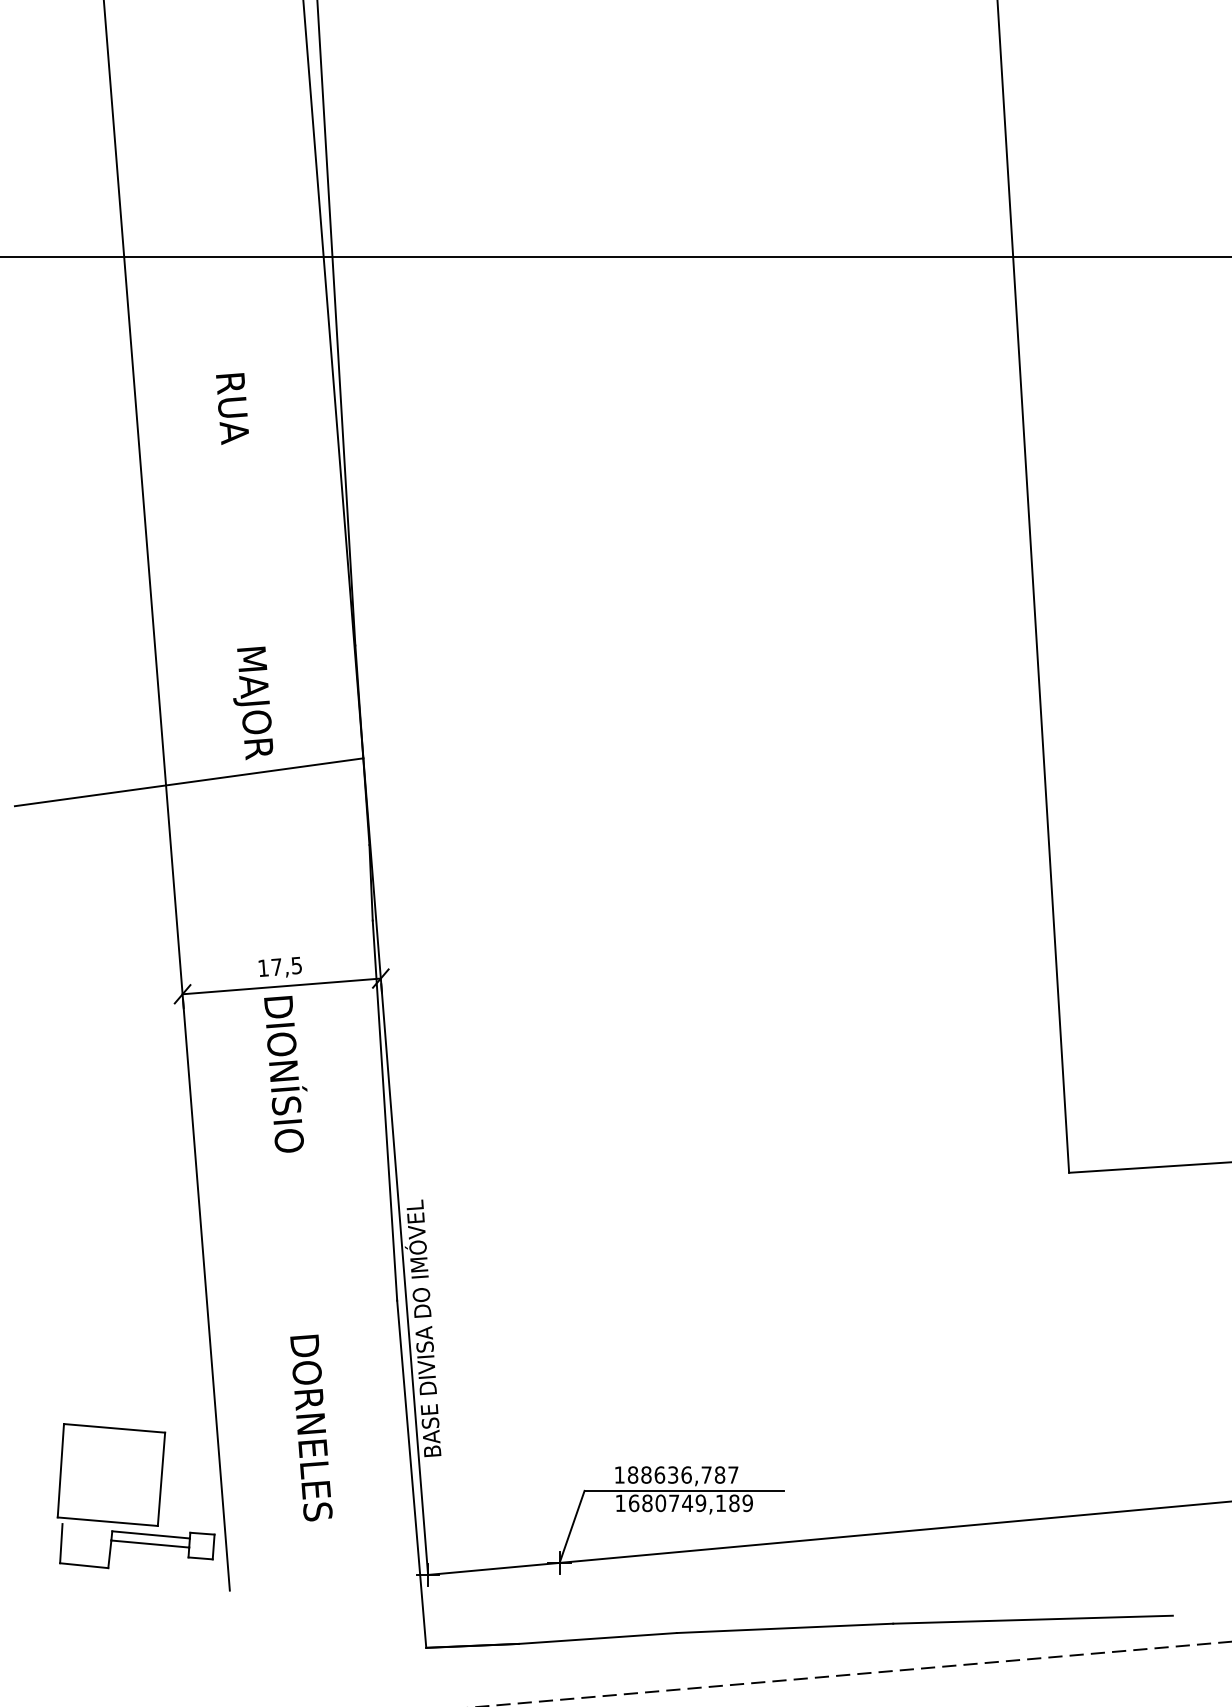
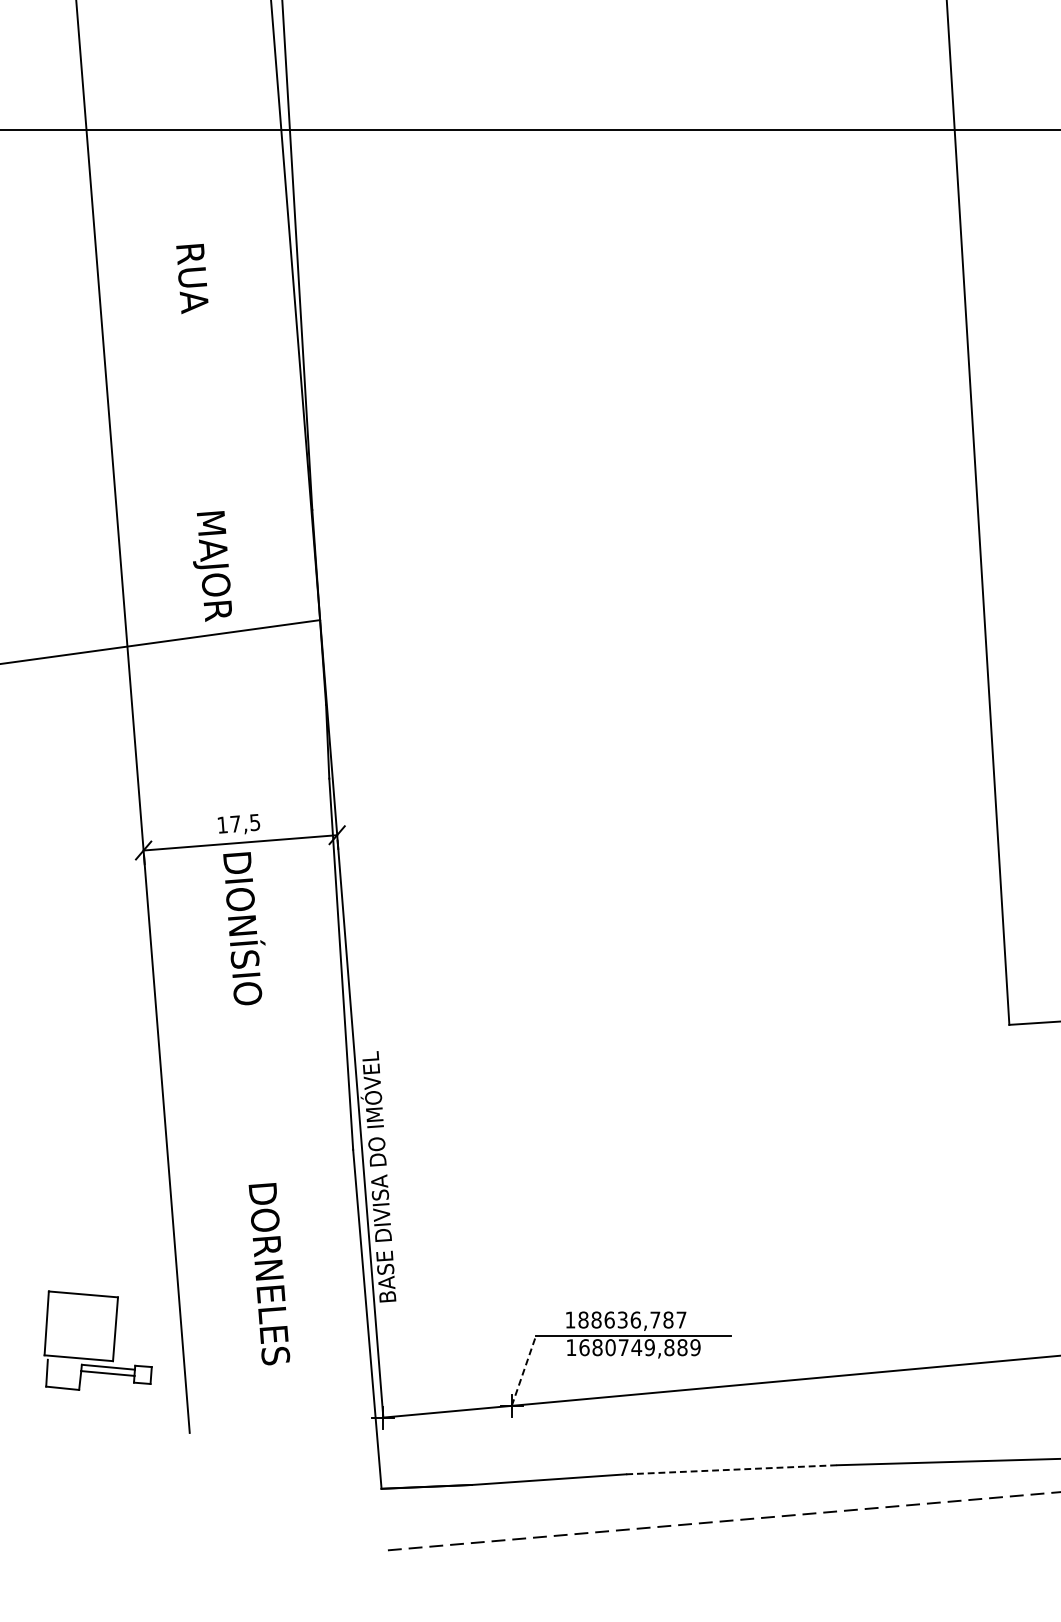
part: (135, 1496) -> (97, 1341), size x0.7
text: (720, 1503) -> (668, 1347), 1680749,189 -> 1680749,889
line: (572, 1526) -> (524, 1370), solid -> dashed
line: (785, 1628) -> (732, 1469), solid -> dashed

